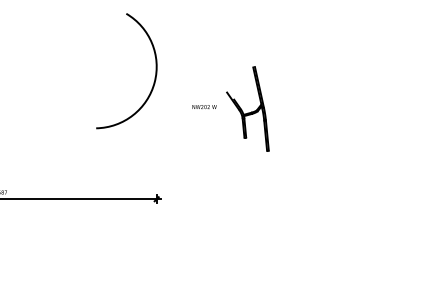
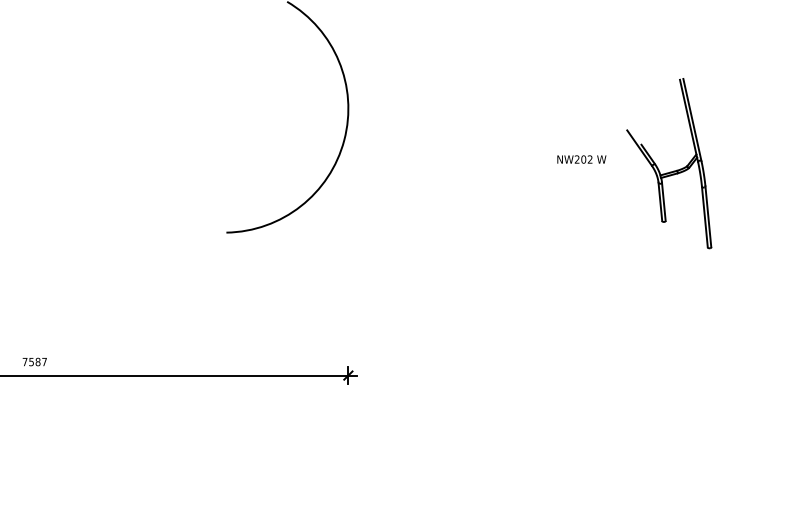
part: (230, 108) -> (634, 162), moved

